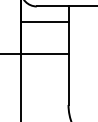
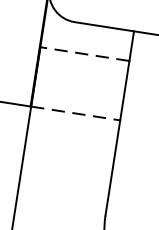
line: (44, 22) -> (84, 54), solid -> dashed
line: (44, 54) -> (75, 114), solid -> dashed

